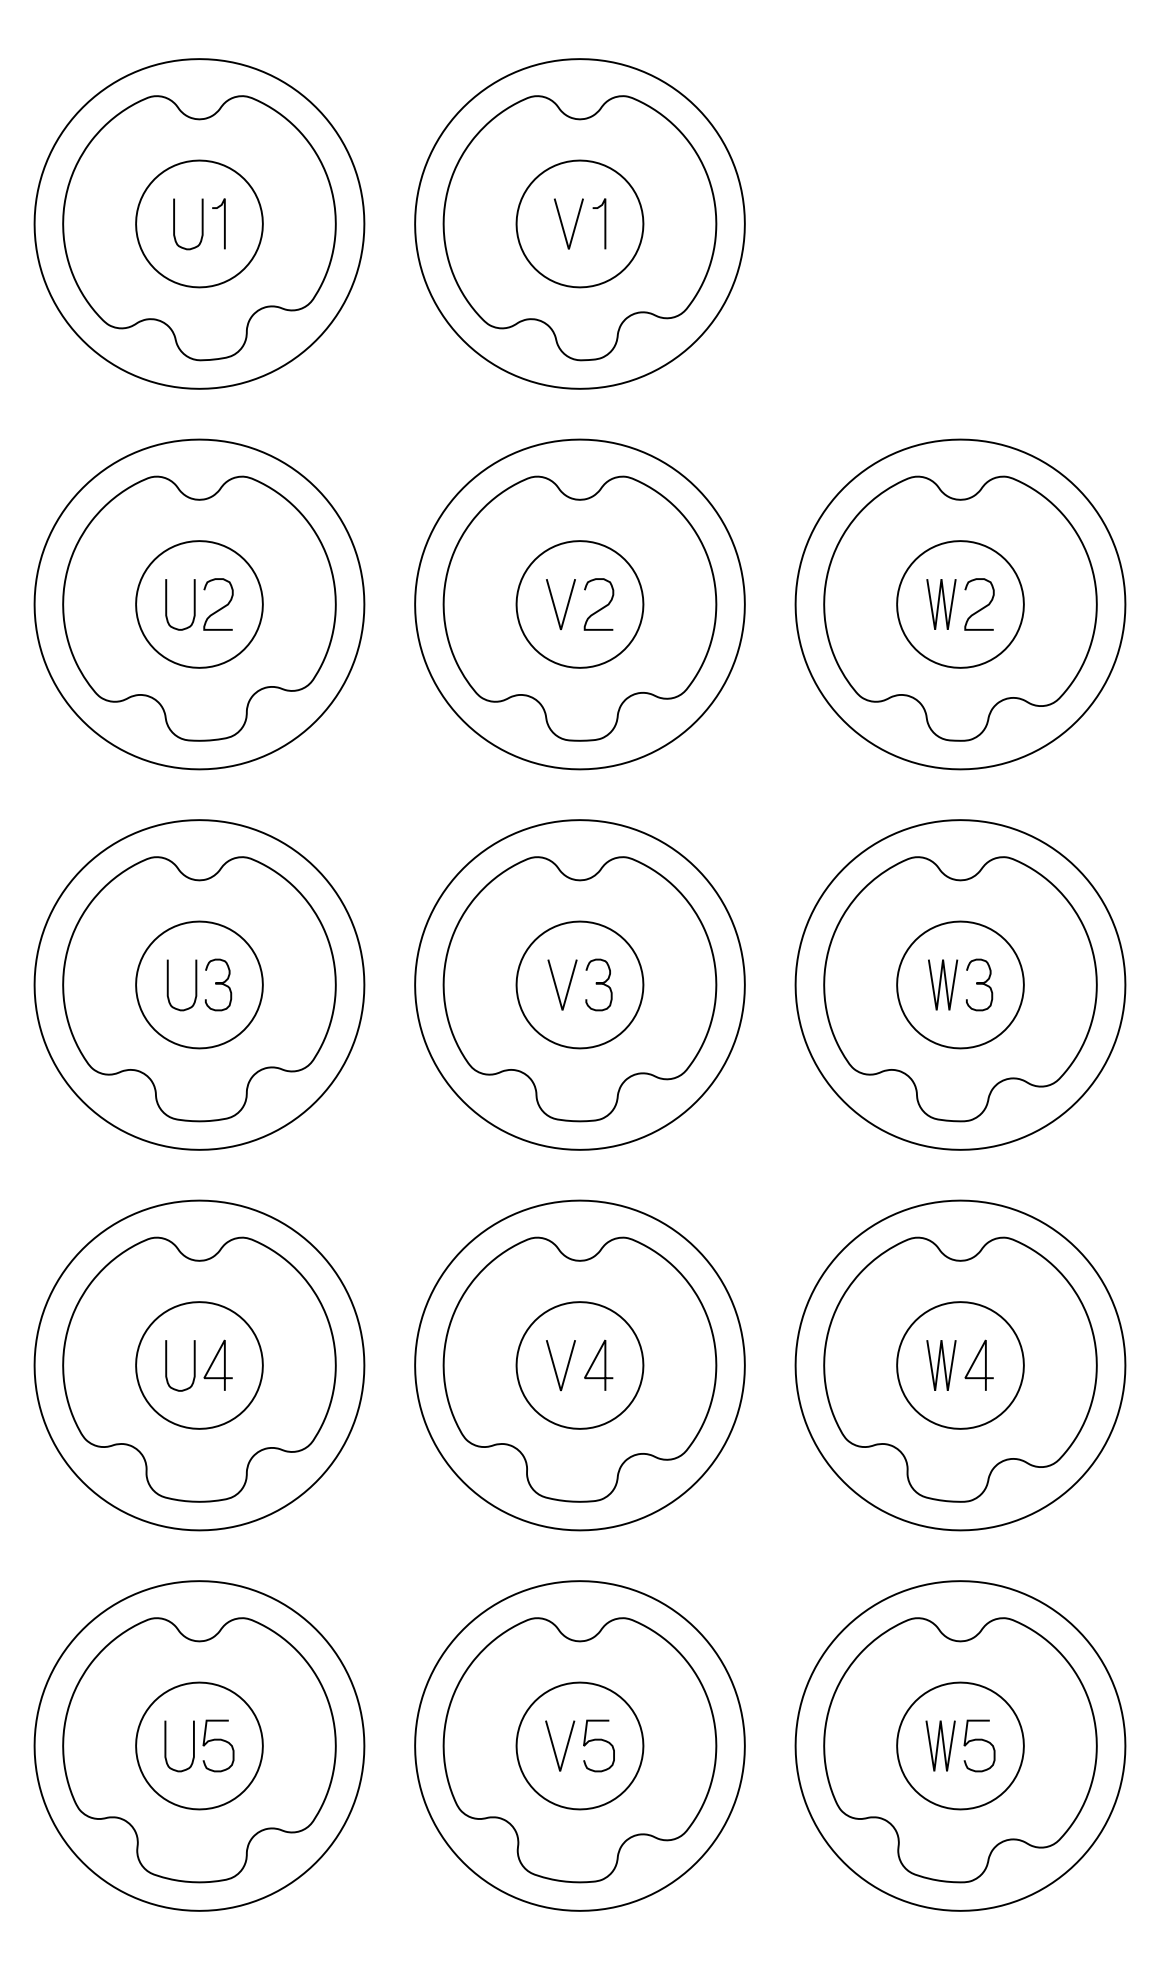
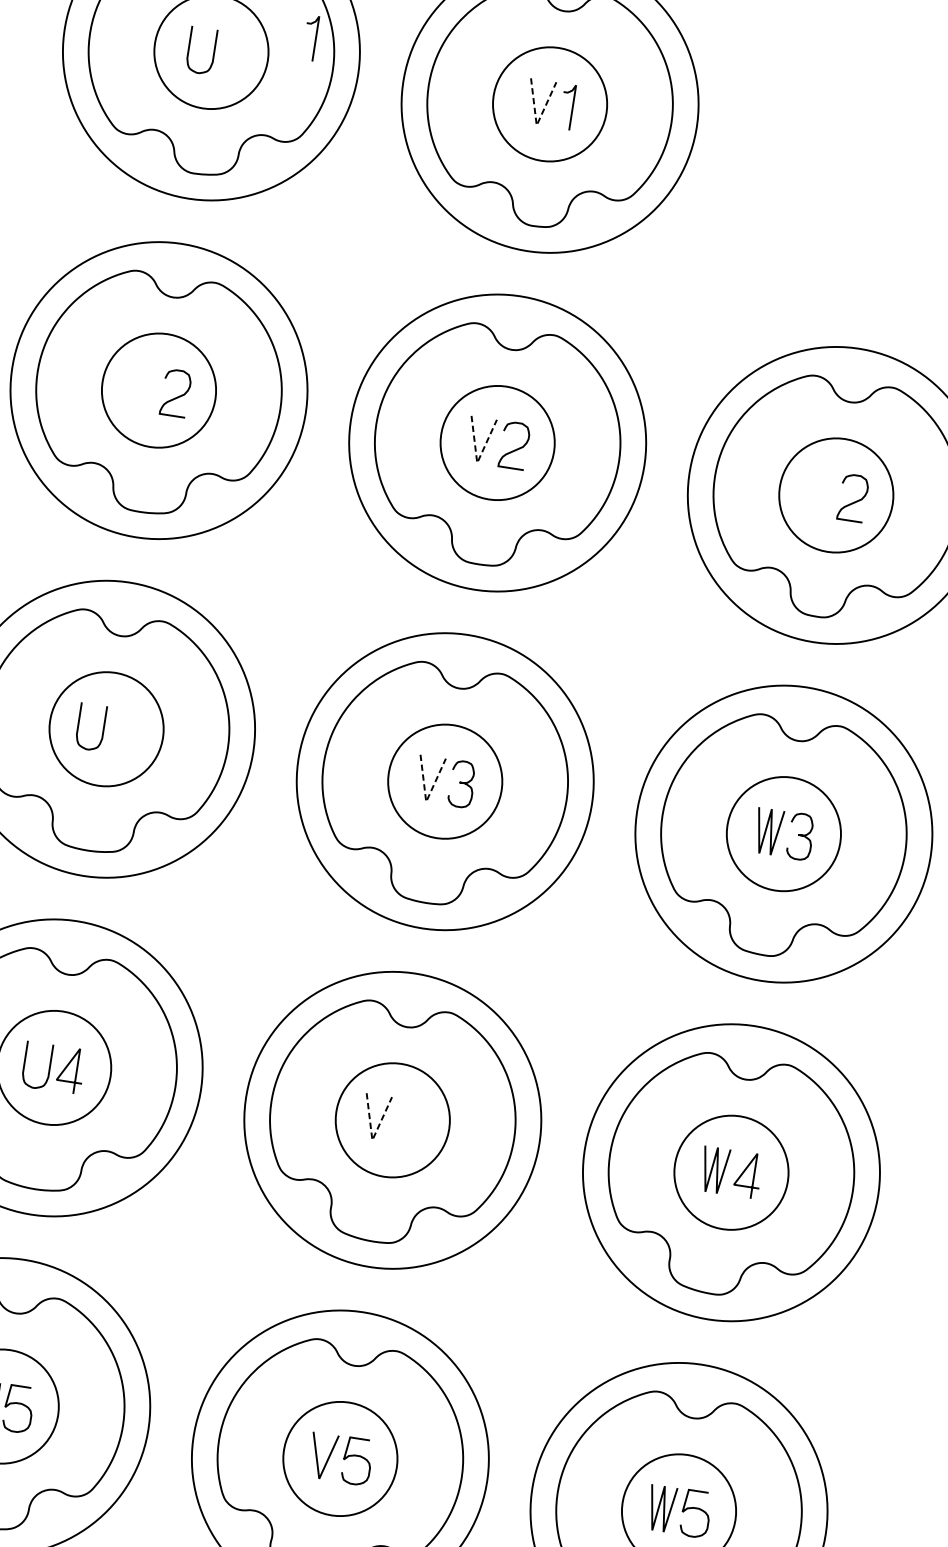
curve: (224, 223) -> (315, 38), moved
line: (568, 249) -> (536, 125), solid -> dashed
curve: (167, 604) -> (130, 386), removed
line: (939, 604) -> (817, 492), removed
line: (560, 629) -> (476, 462), solid -> dashed
curve: (218, 984) -> (123, 731), removed
line: (562, 1010) -> (426, 801), solid -> dashed
line: (594, 1362) -> (406, 1119), removed
line: (560, 1390) -> (372, 1139), solid -> dashed

